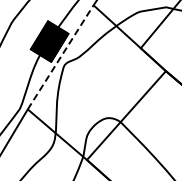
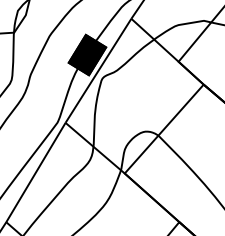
line: (60, 57) -> (98, 70), dashed -> solid

